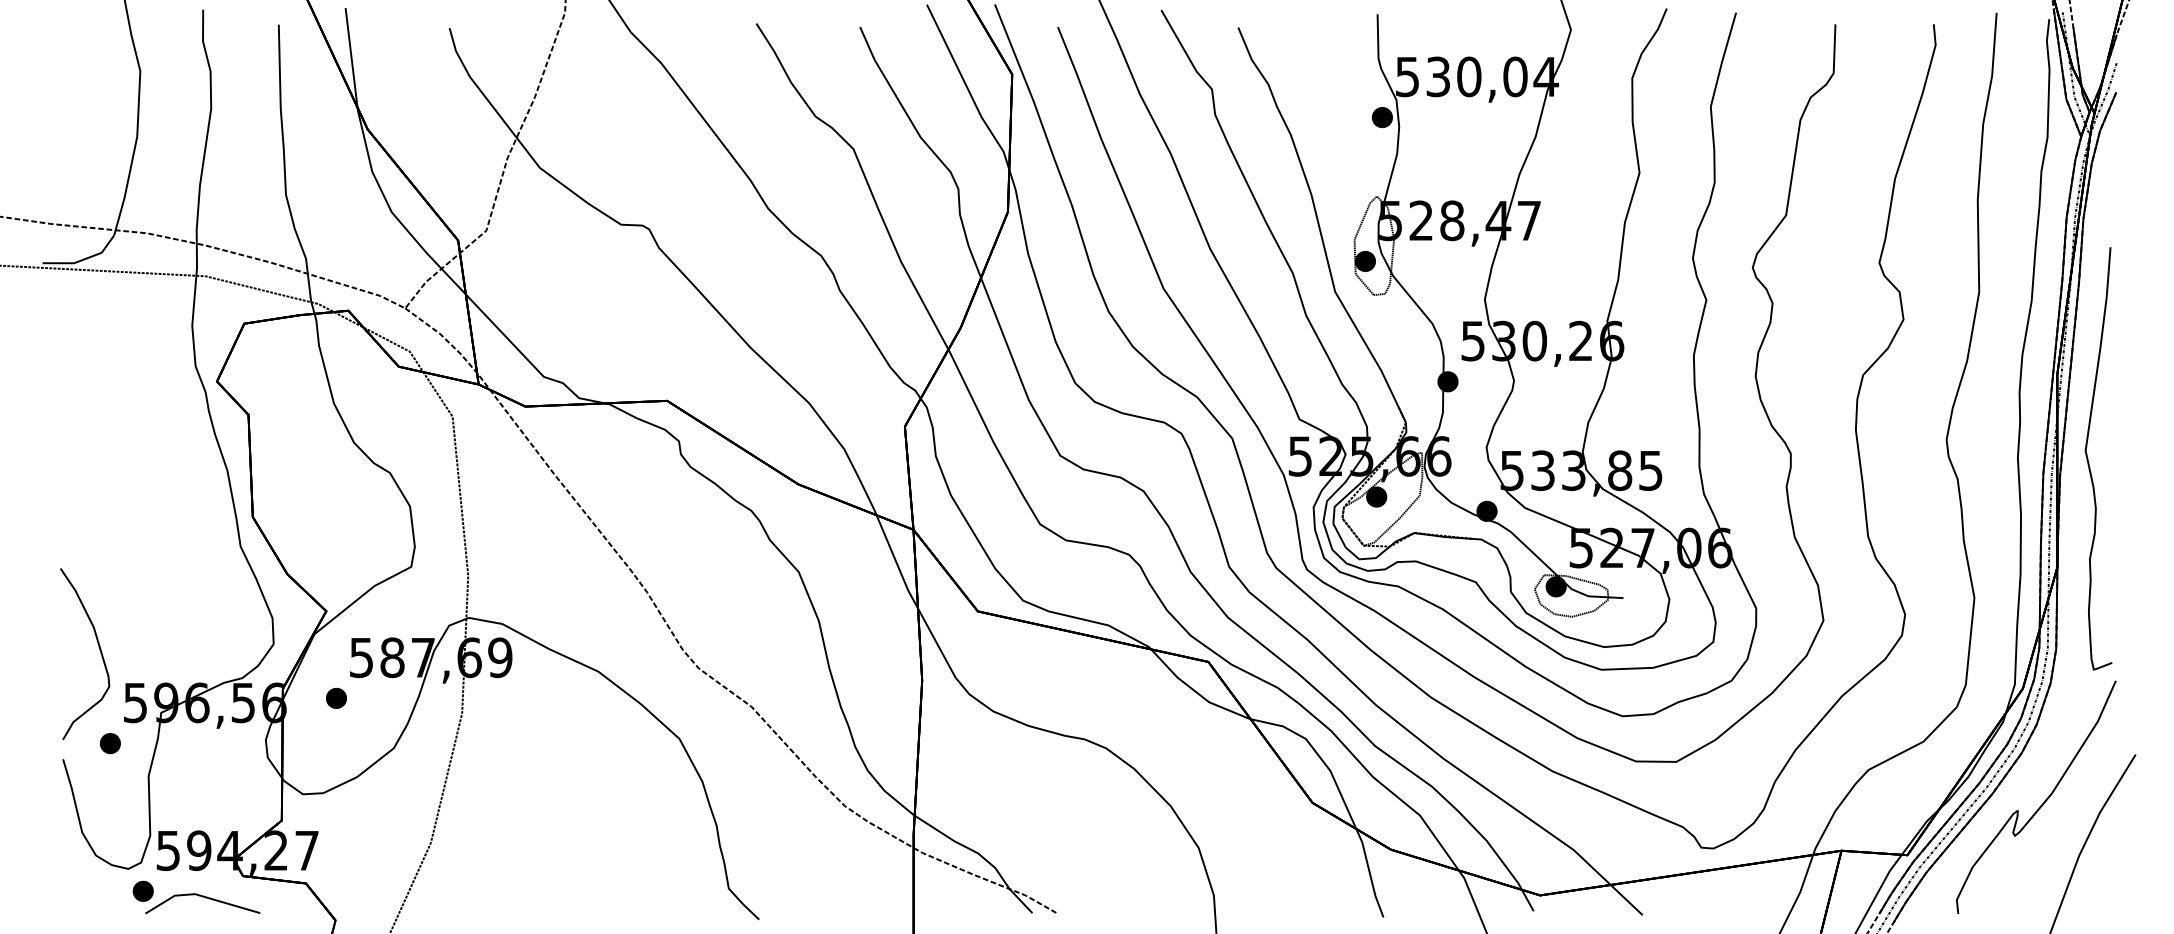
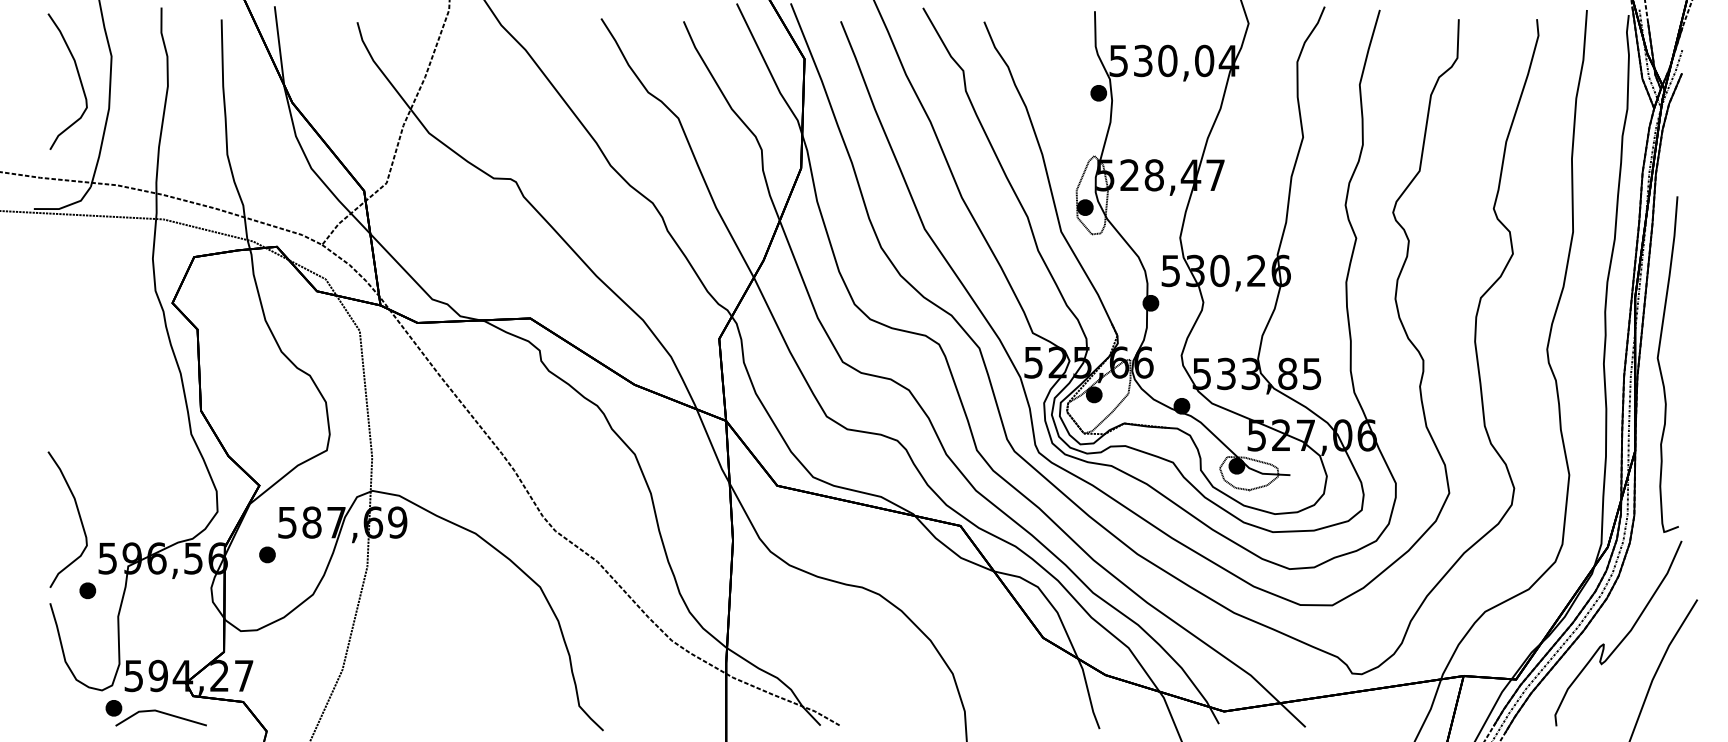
curve: (98, 97) -> (78, 77), added

